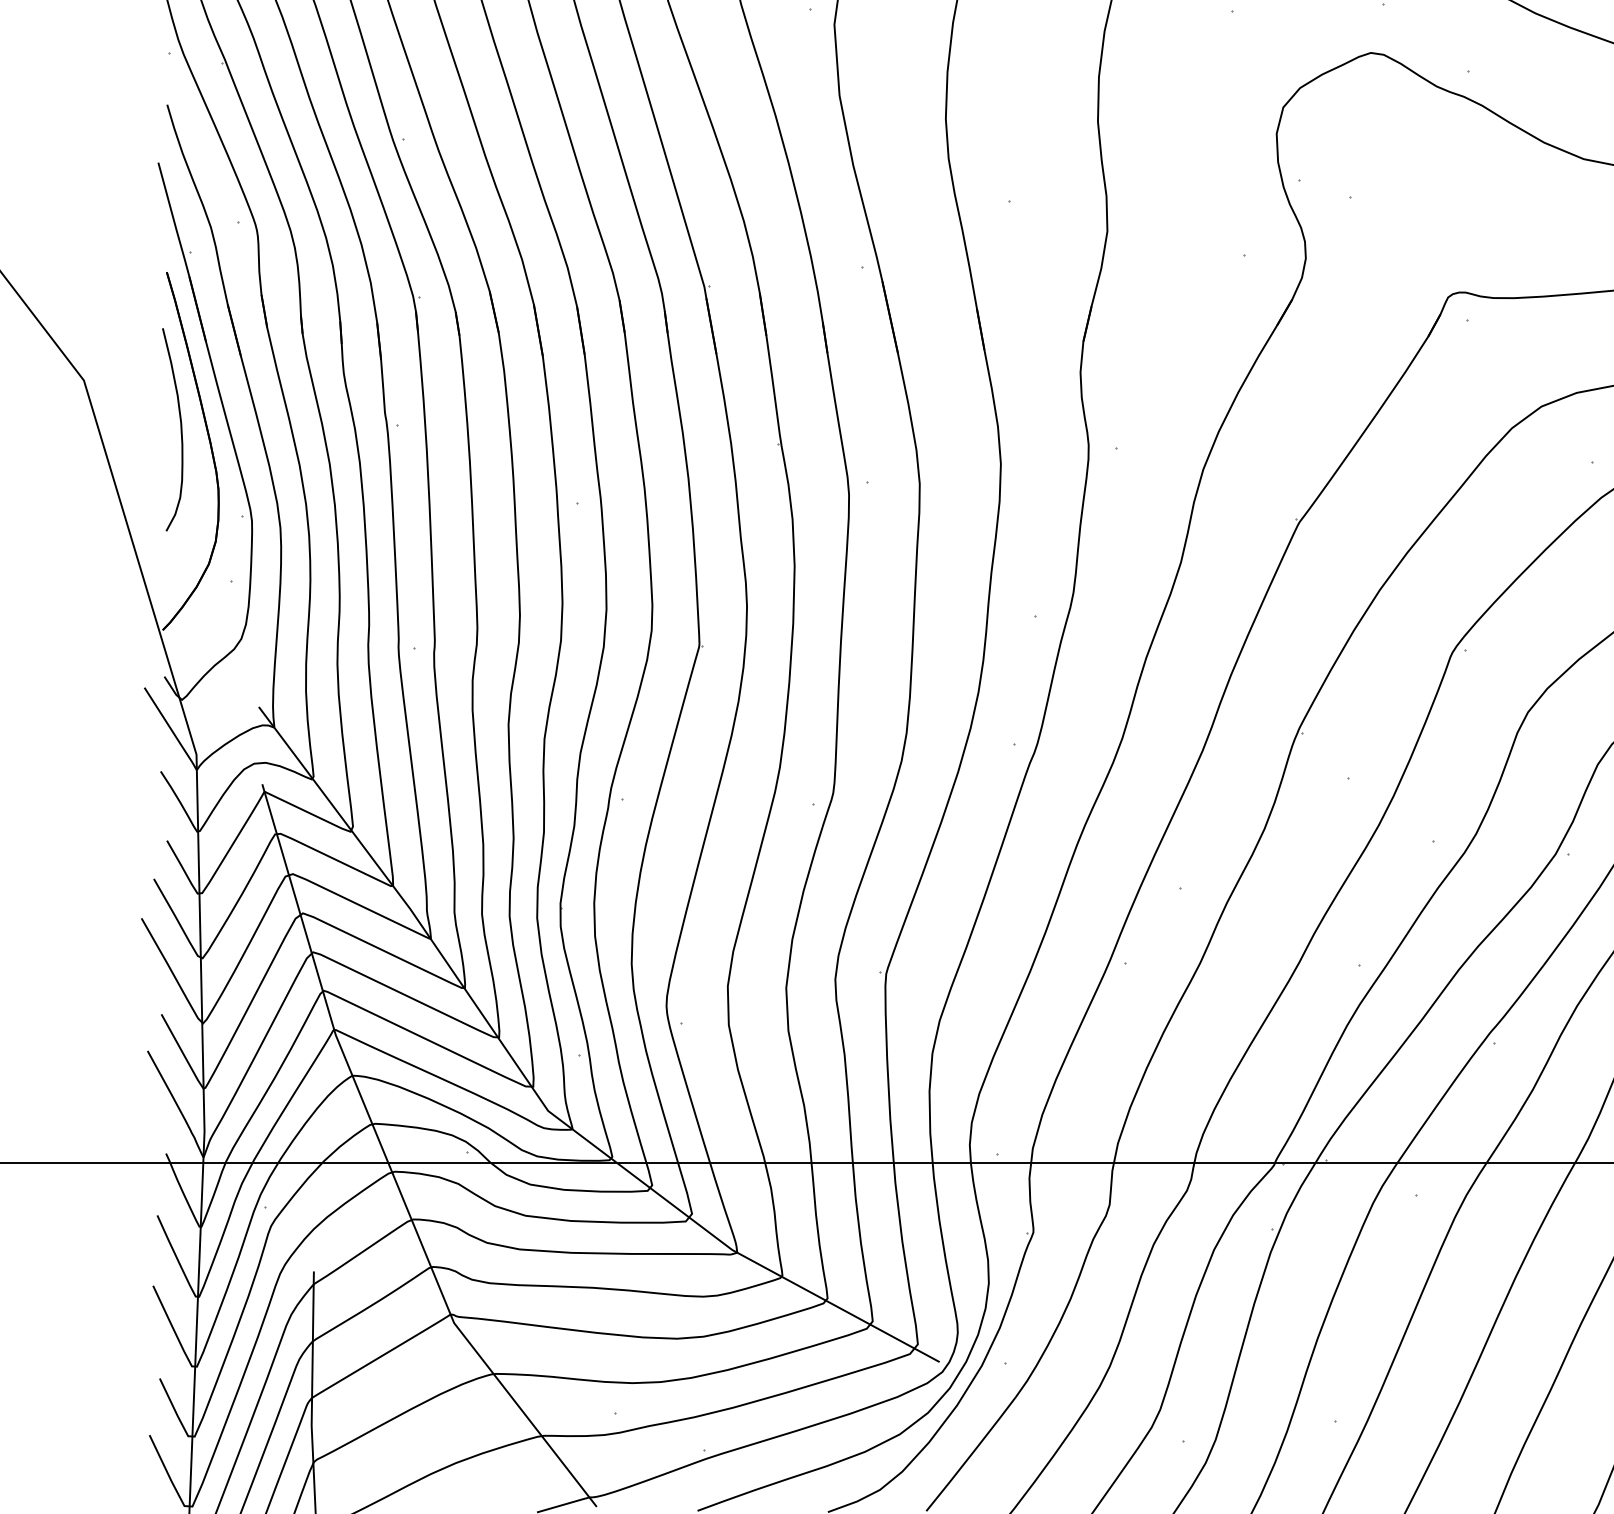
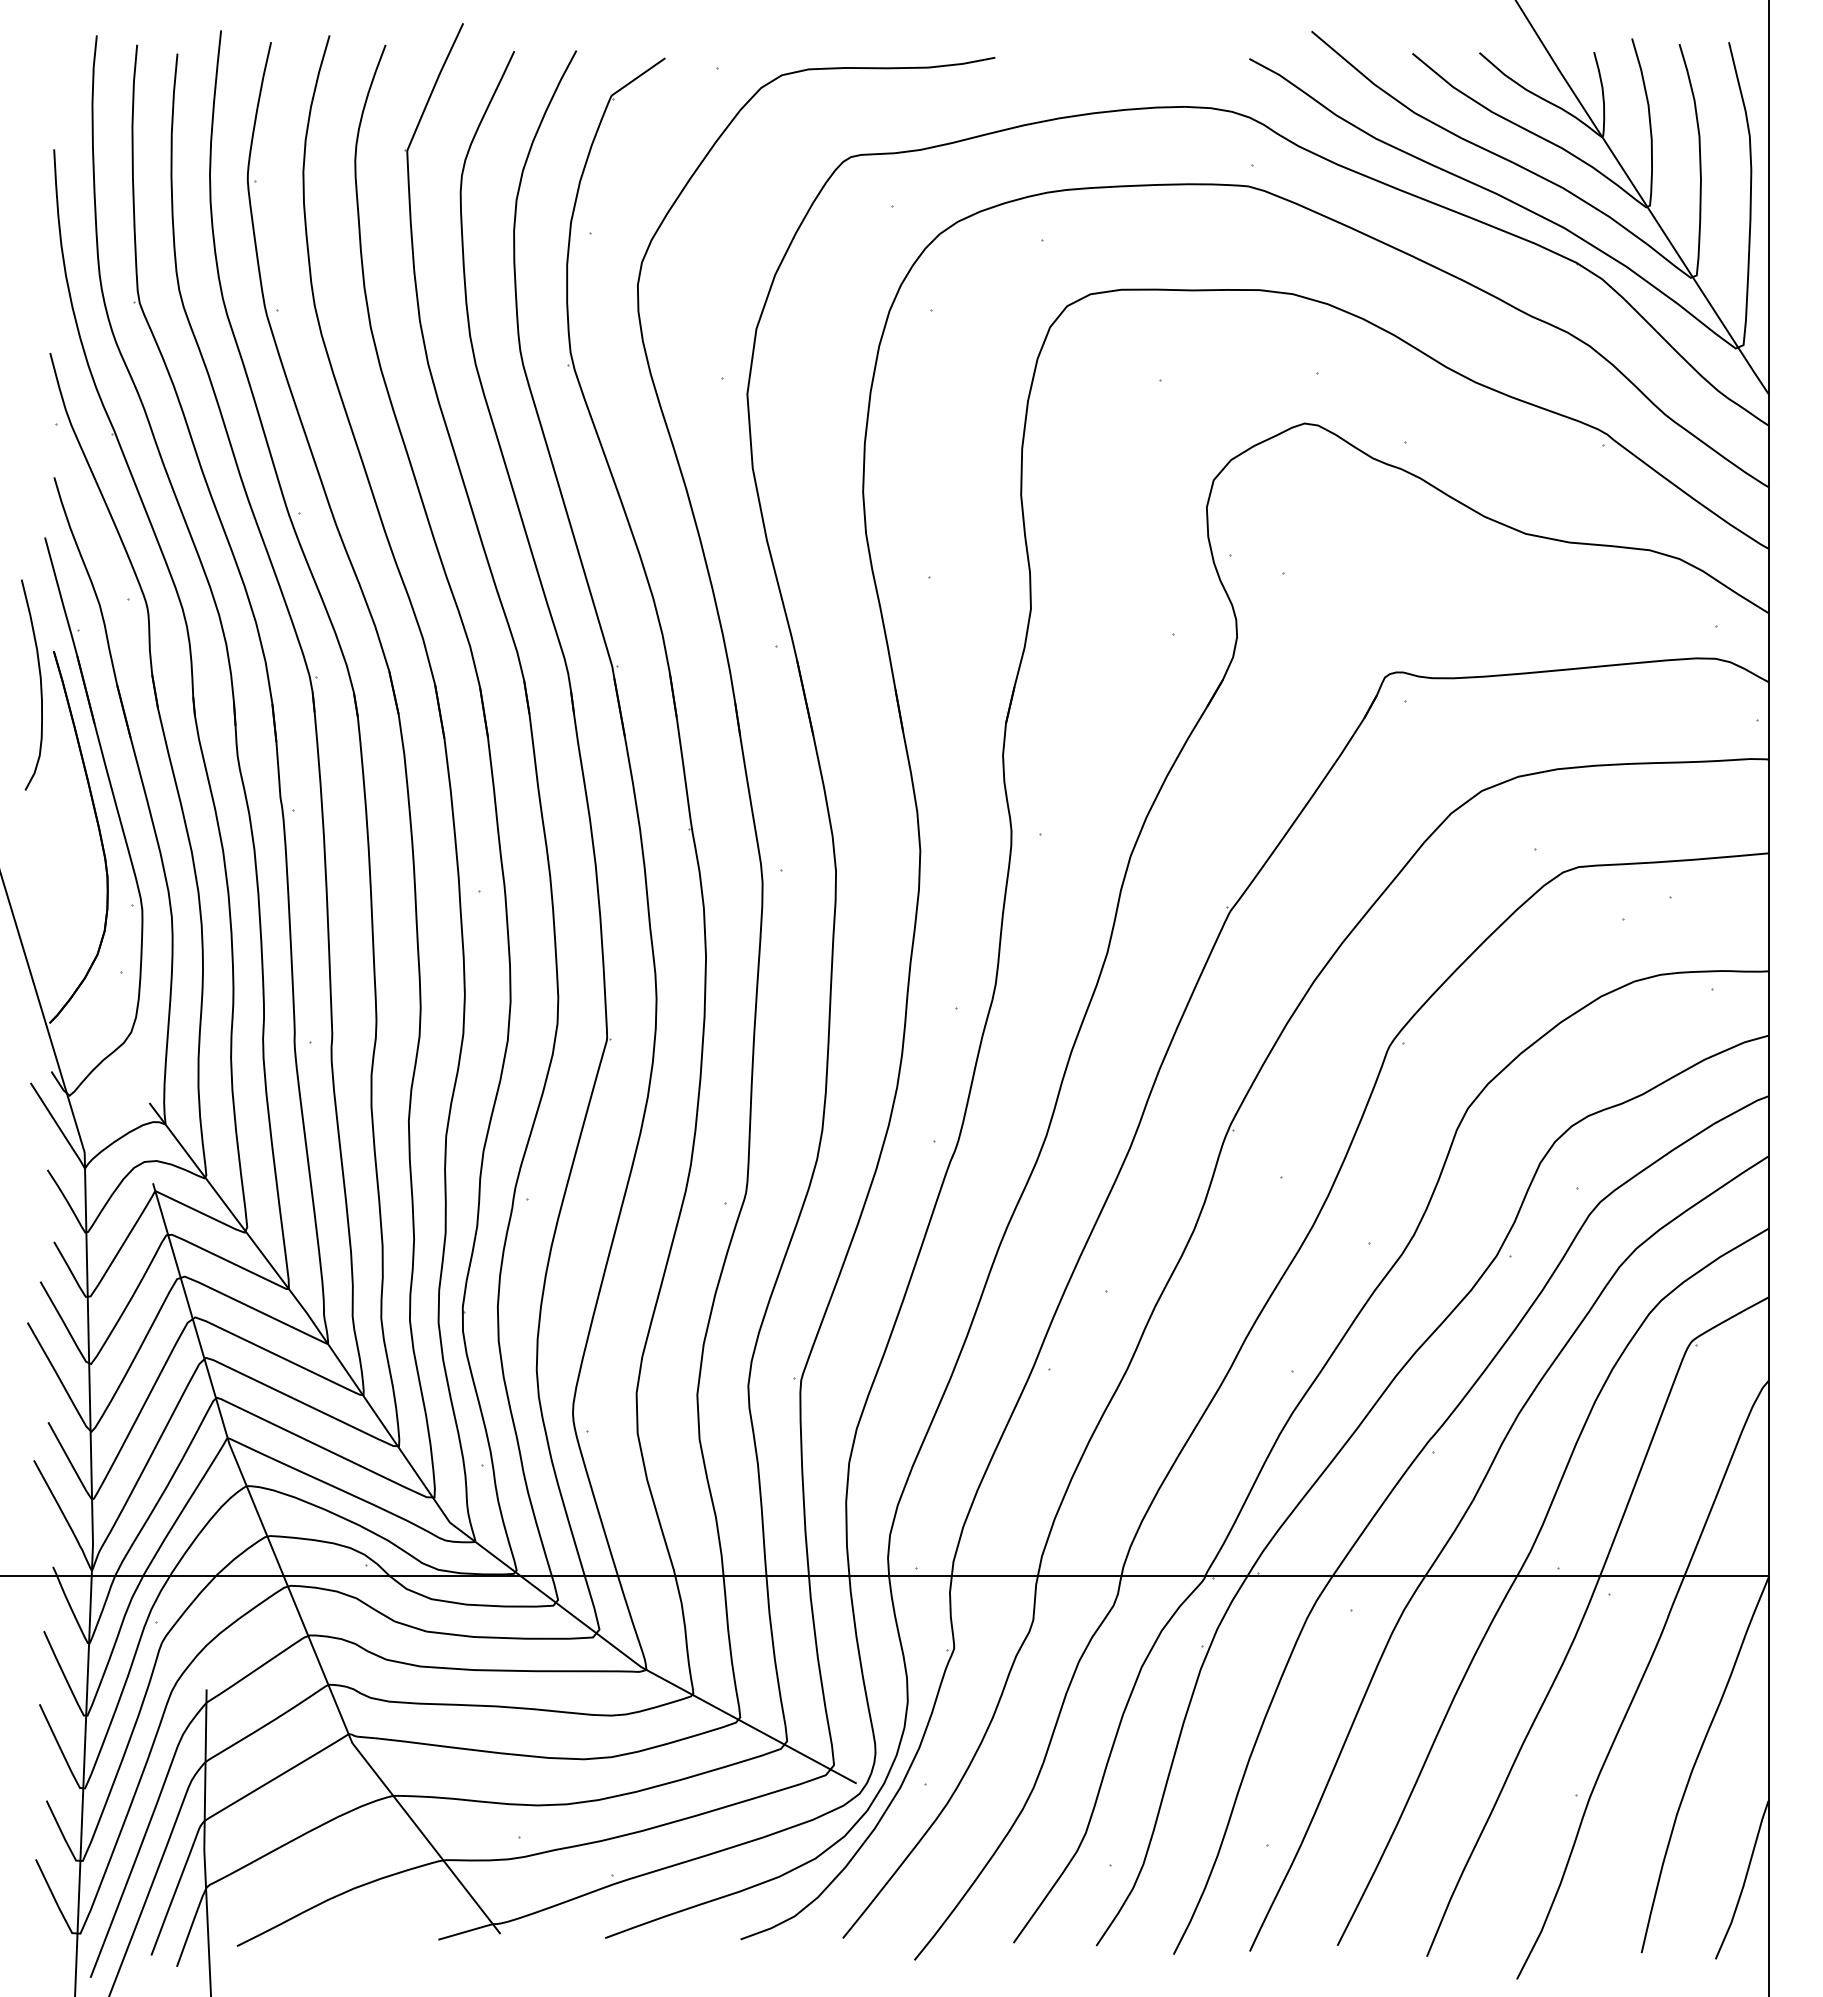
curve: (180, 429) -> (40, 684), moved

